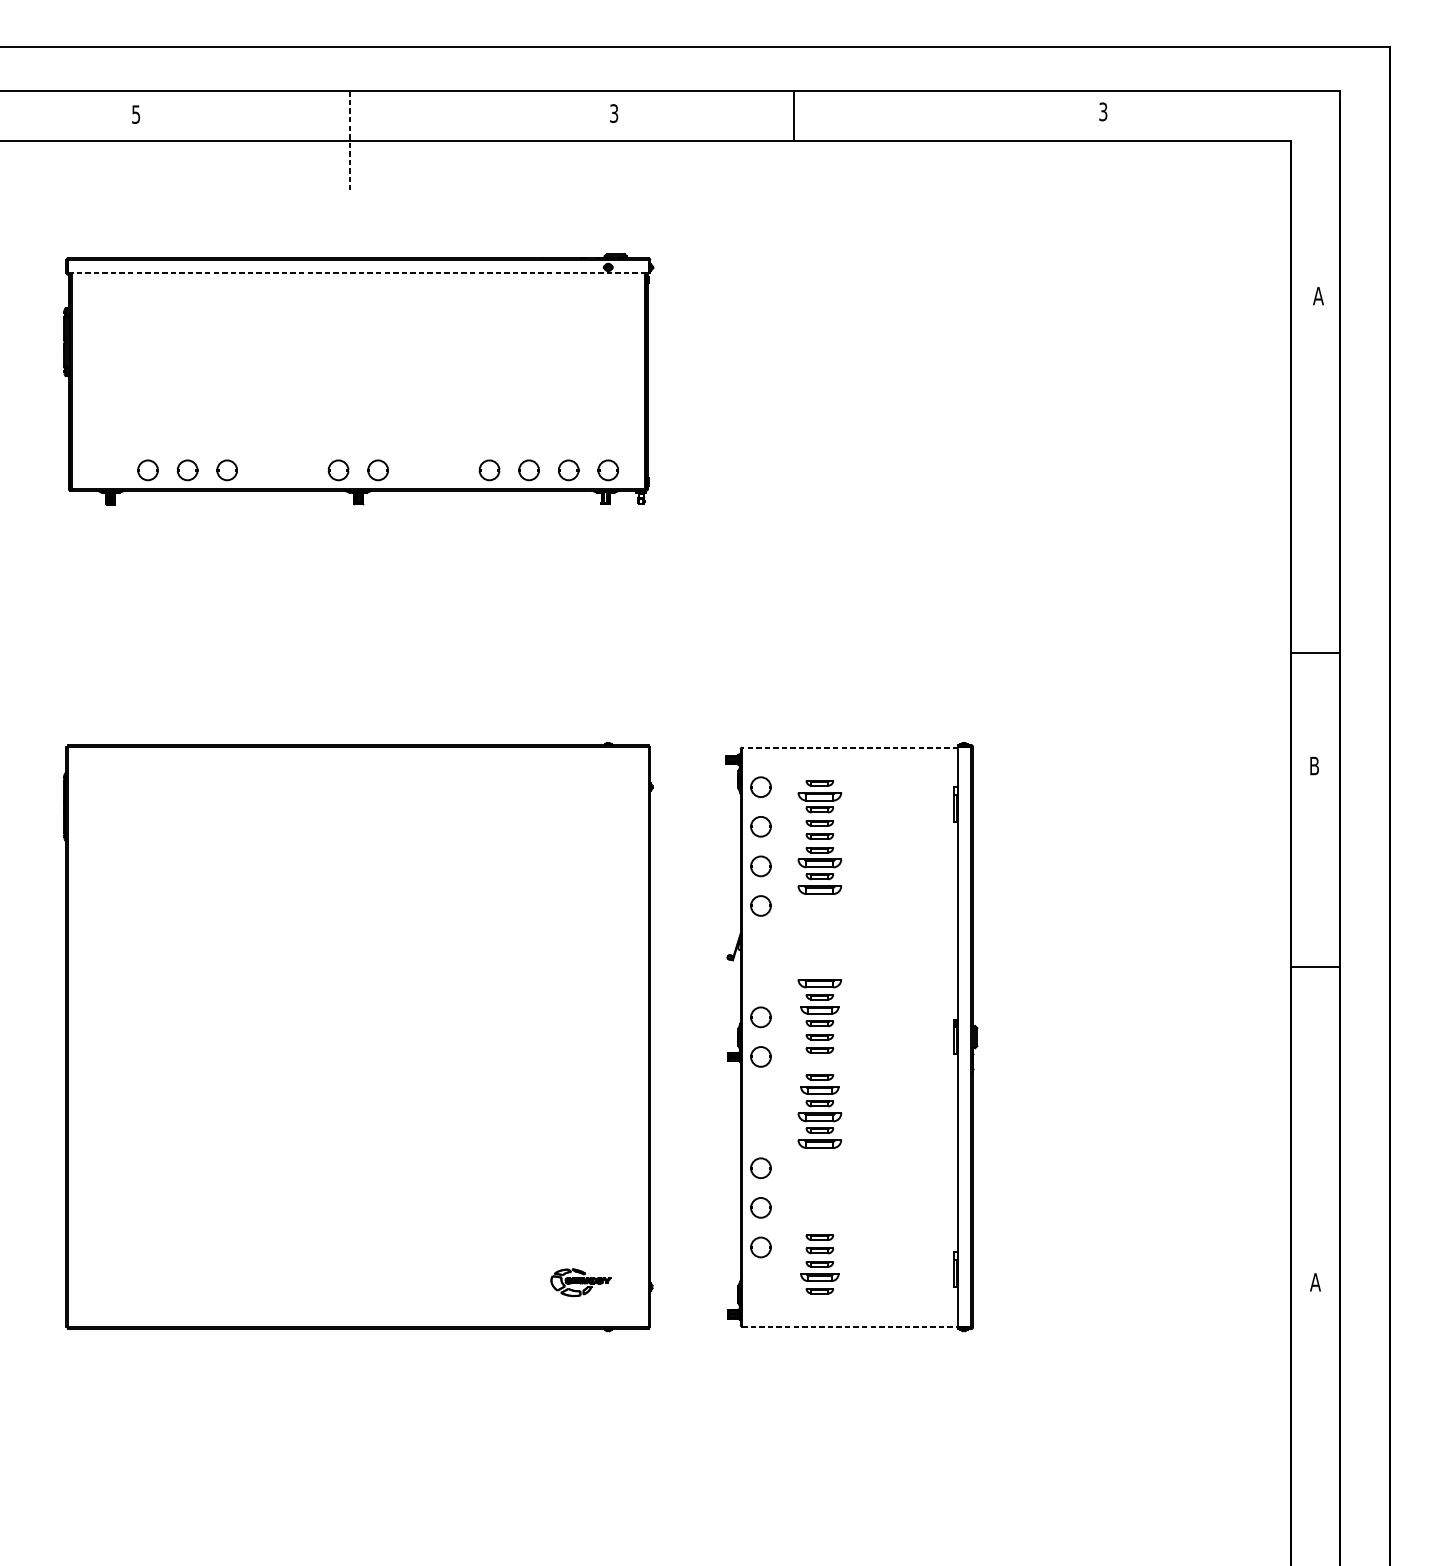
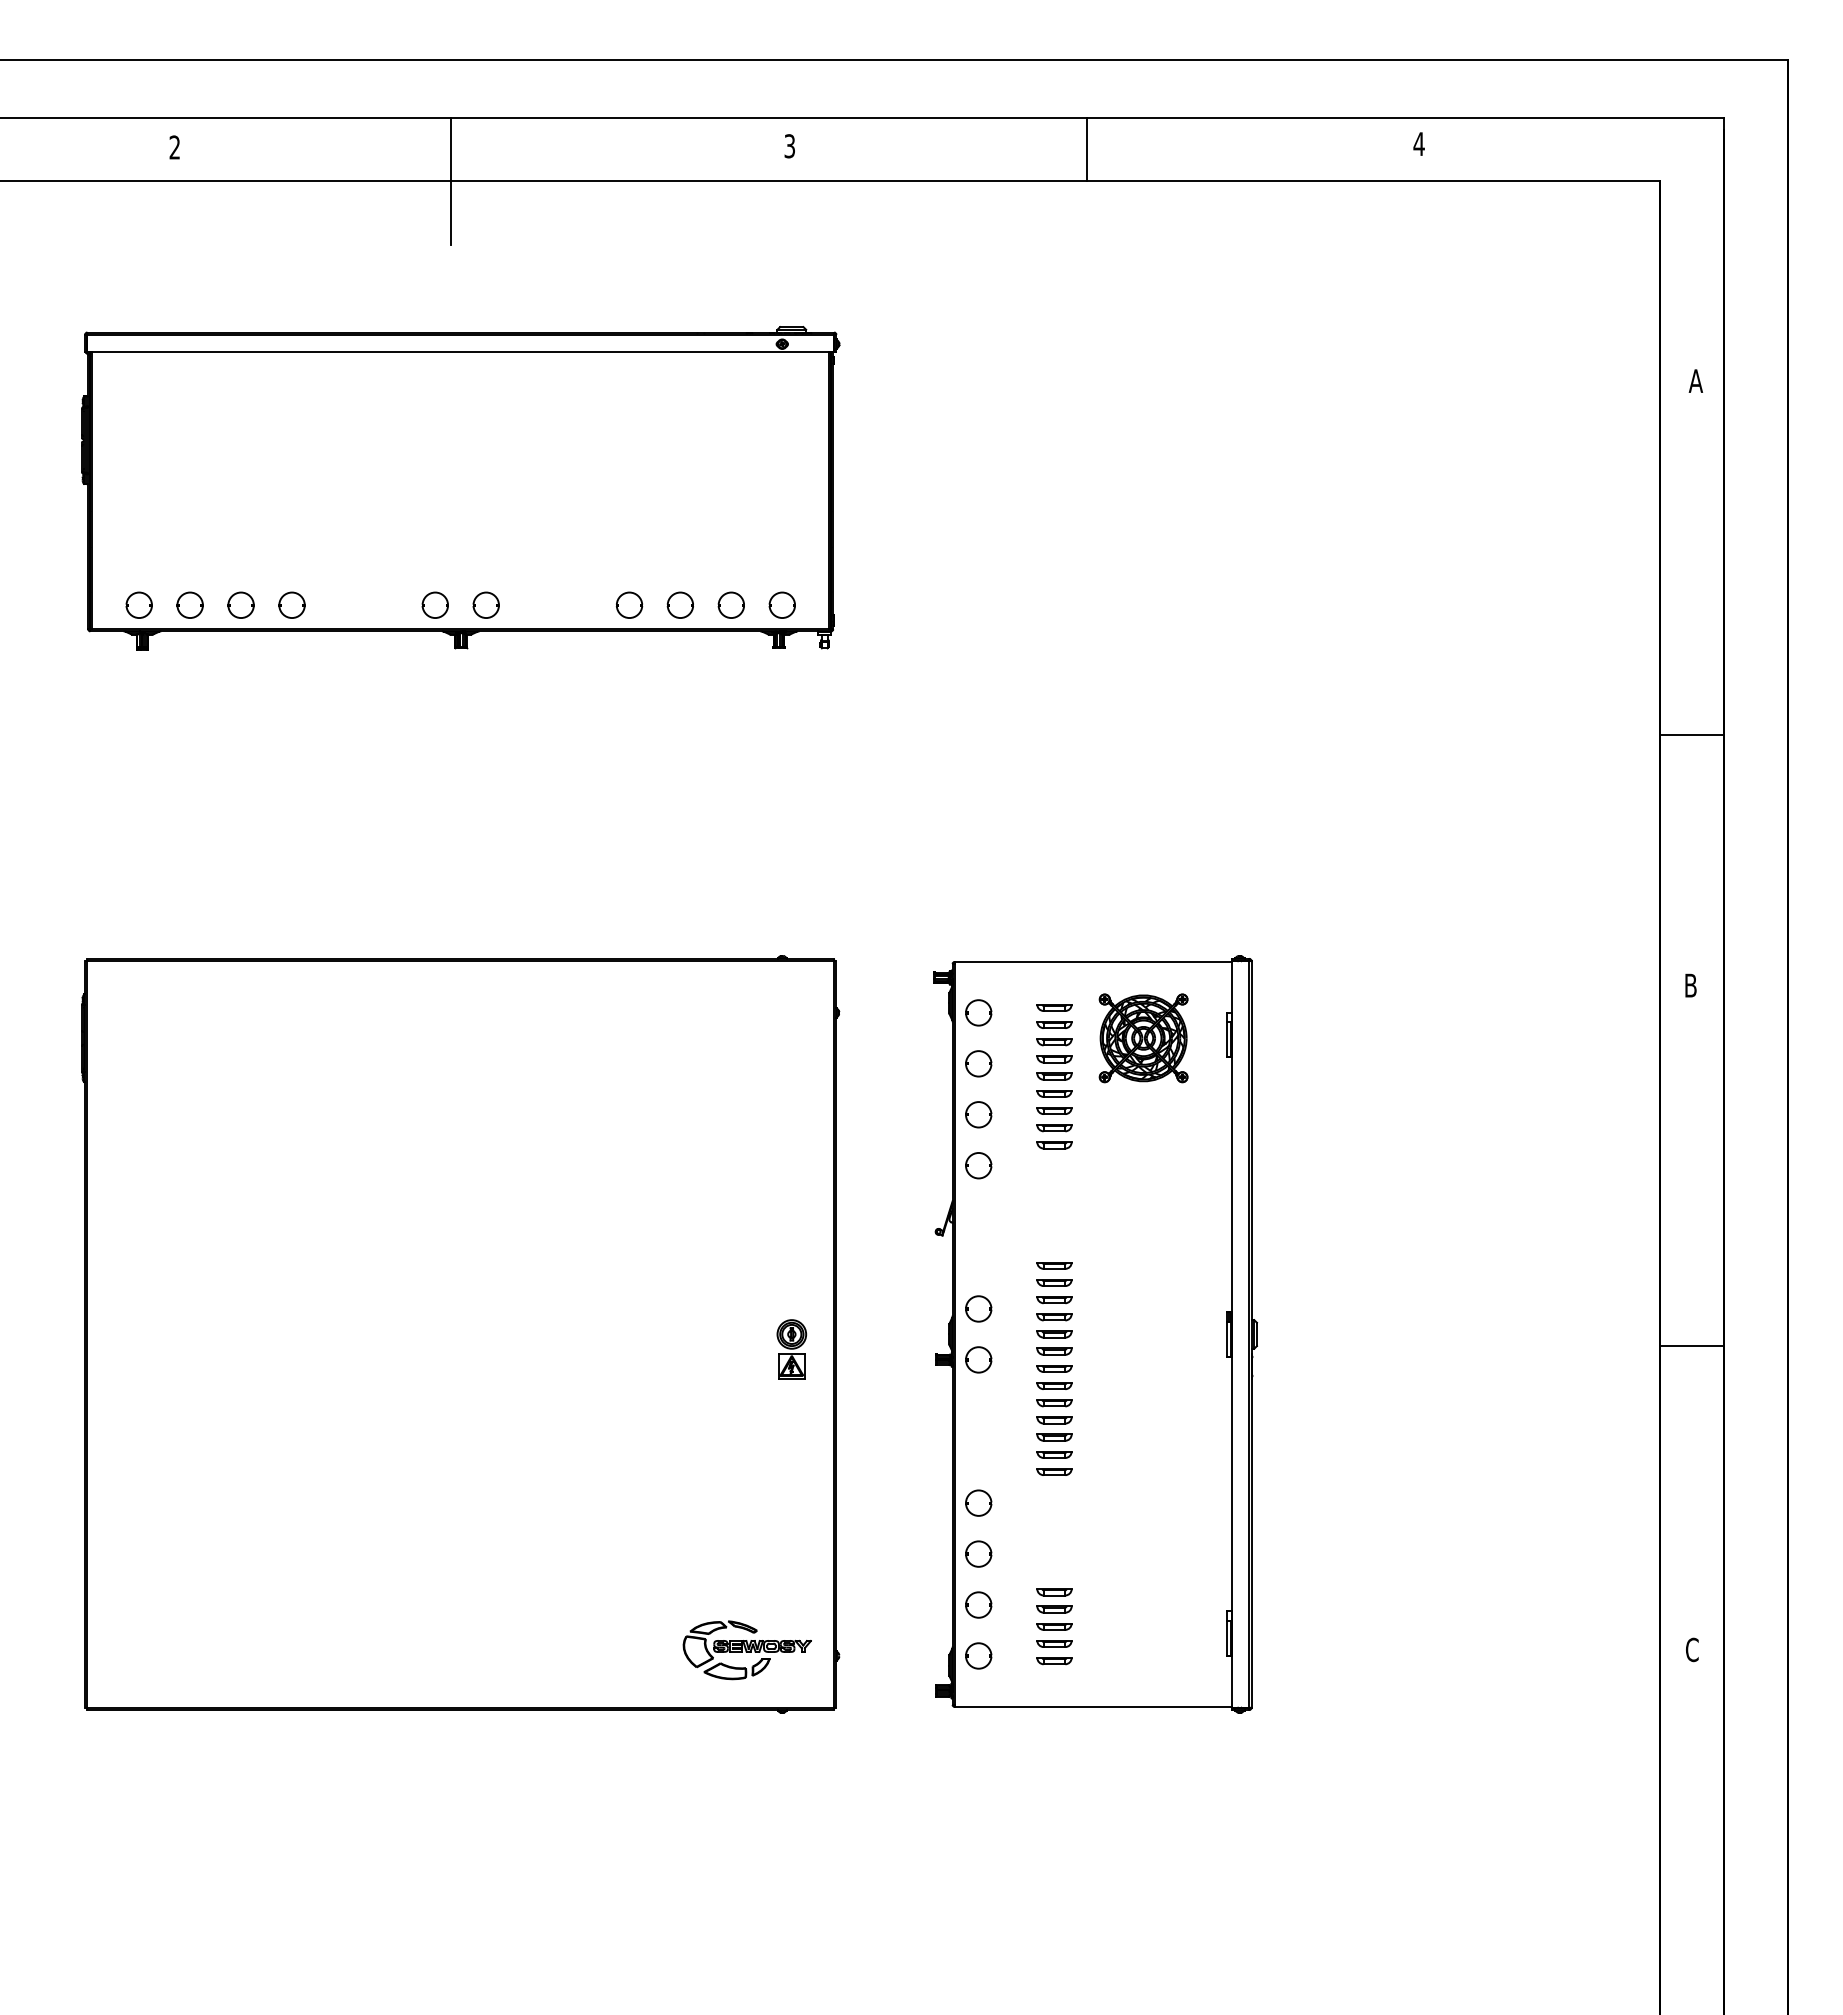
text: (1102, 112) -> (1418, 144), 3 -> 4
text: (135, 114) -> (174, 147), 5 -> 2
line: (794, 116) -> (1087, 149), moved
line: (350, 140) -> (450, 181), dashed -> solid
line: (358, 273) -> (461, 351), dashed -> solid
part: (107, 469) -> (138, 604), added
line: (1315, 653) -> (1692, 735), moved
line: (850, 747) -> (1093, 961), dashed -> solid
part: (819, 796) -> (1054, 1024), size x0.62
part: (889, 807) -> (1143, 1038), added
part: (819, 863) -> (1054, 1110), size x0.62
part: (819, 890) -> (1054, 1145), size x0.62
line: (1315, 967) -> (1692, 1346), moved
part: (819, 983) -> (1054, 1265), size x0.62
part: (819, 1010) -> (1054, 1300), size x0.71
part: (615, 1048) -> (791, 1349), added
part: (819, 1063) -> (1054, 1368), added
part: (819, 1090) -> (1054, 1403), size x0.71
part: (819, 1117) -> (1054, 1437), size x0.62
part: (819, 1143) -> (1054, 1471), size x0.62
part: (819, 1277) -> (1054, 1643), size x0.71
part: (580, 1282) -> (746, 1650), size x1.67
text: (1315, 1282) -> (1692, 1649), A -> C
part: (760, 1286) -> (978, 1655), added
line: (850, 1326) -> (1093, 1706), dashed -> solid

